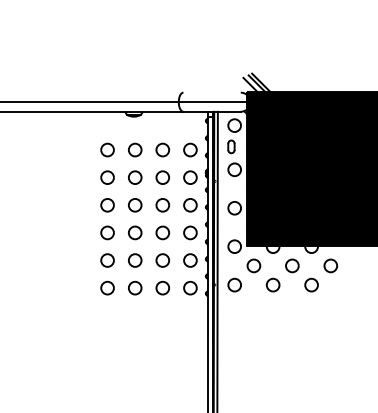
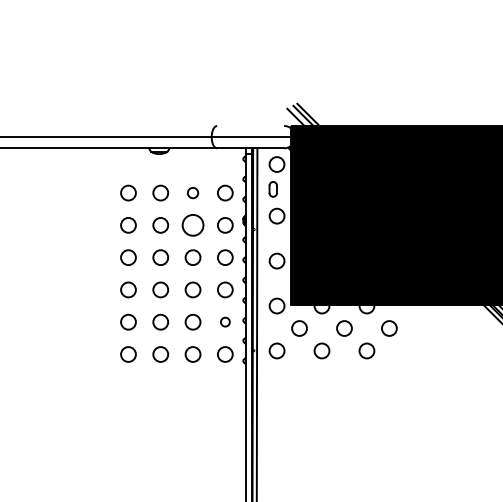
circle: (162, 149) -> (192, 192), size x0.7
circle: (162, 177) -> (192, 225), size x1.4
circle: (190, 259) -> (225, 321), size x0.6

